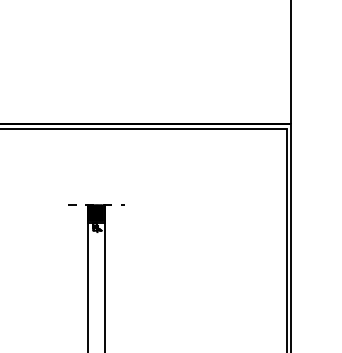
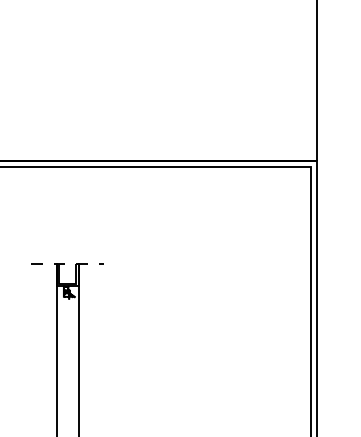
hatch: (96, 212) -> (67, 273), removed

